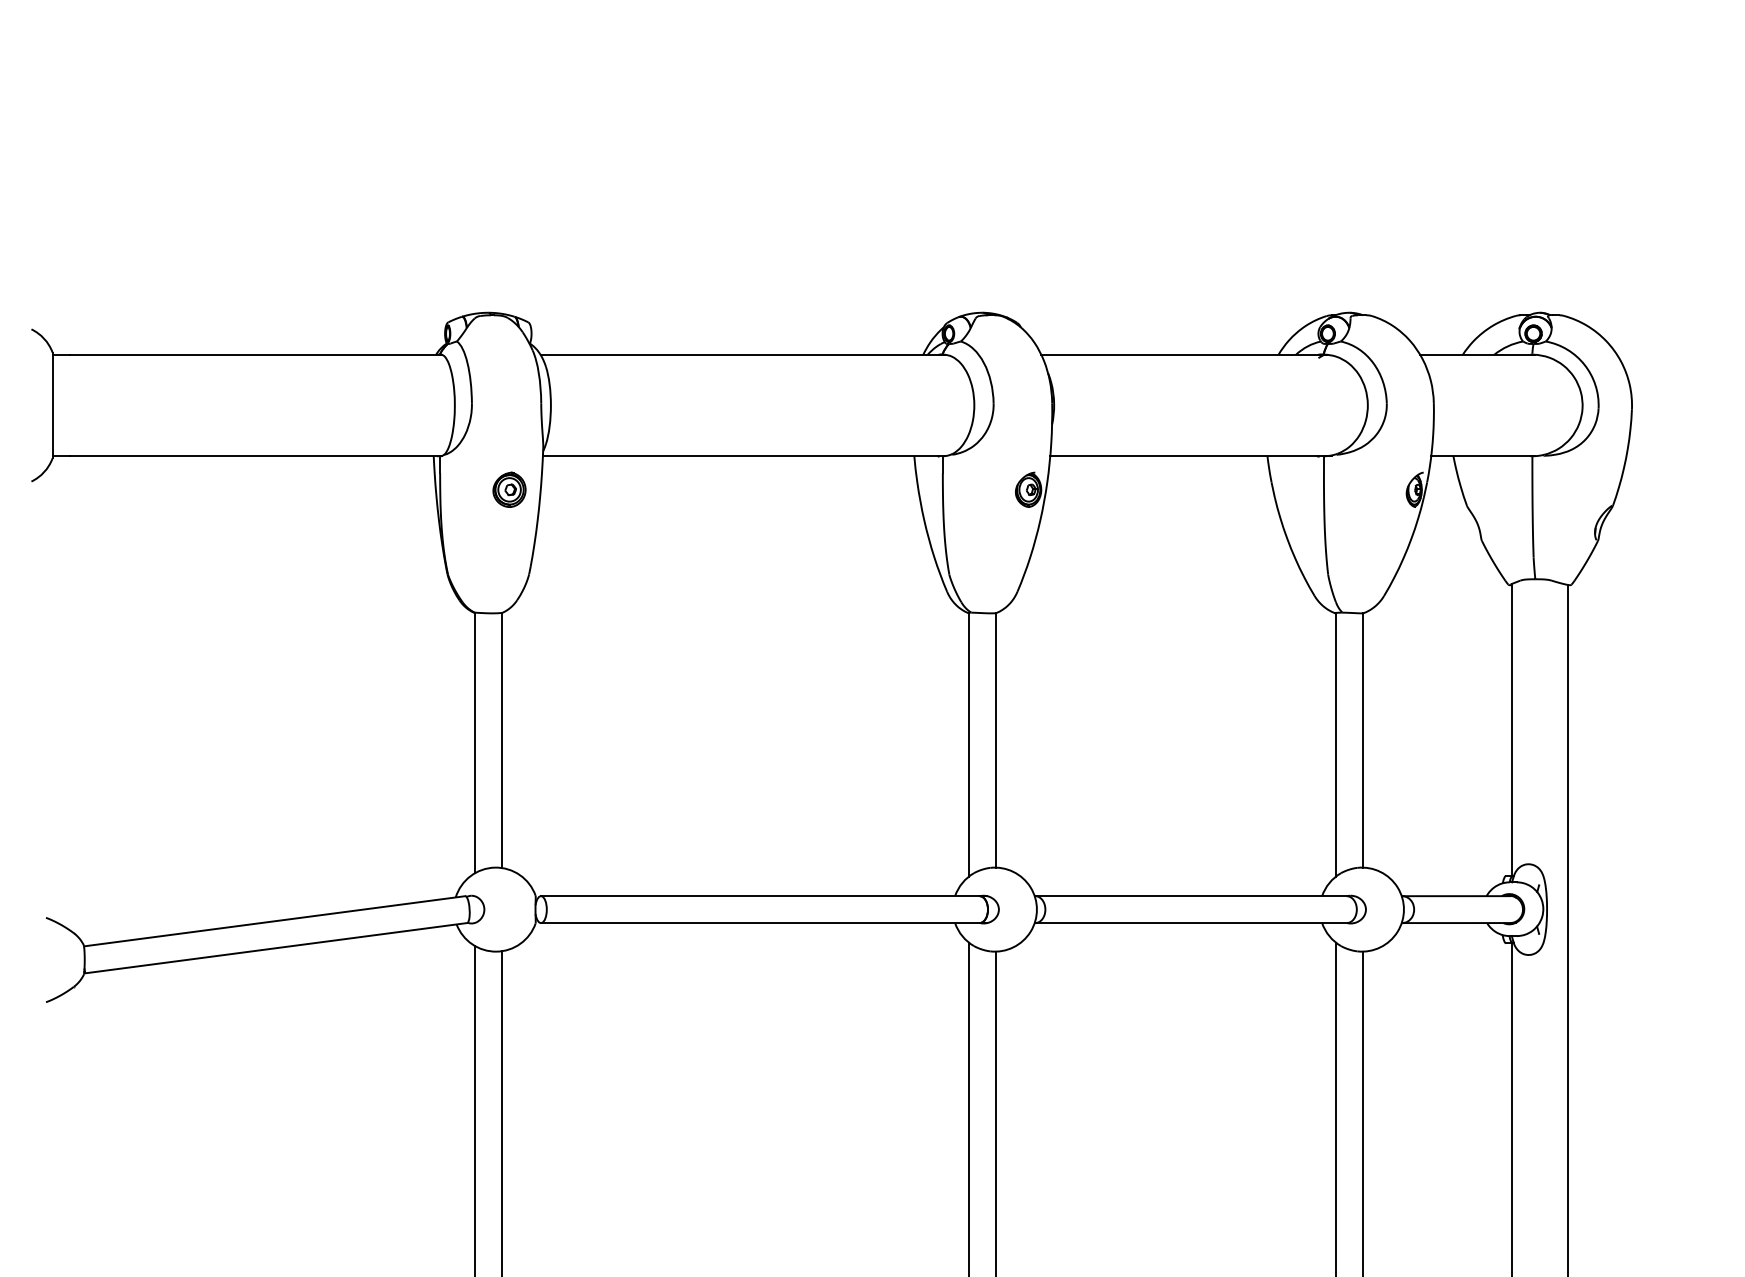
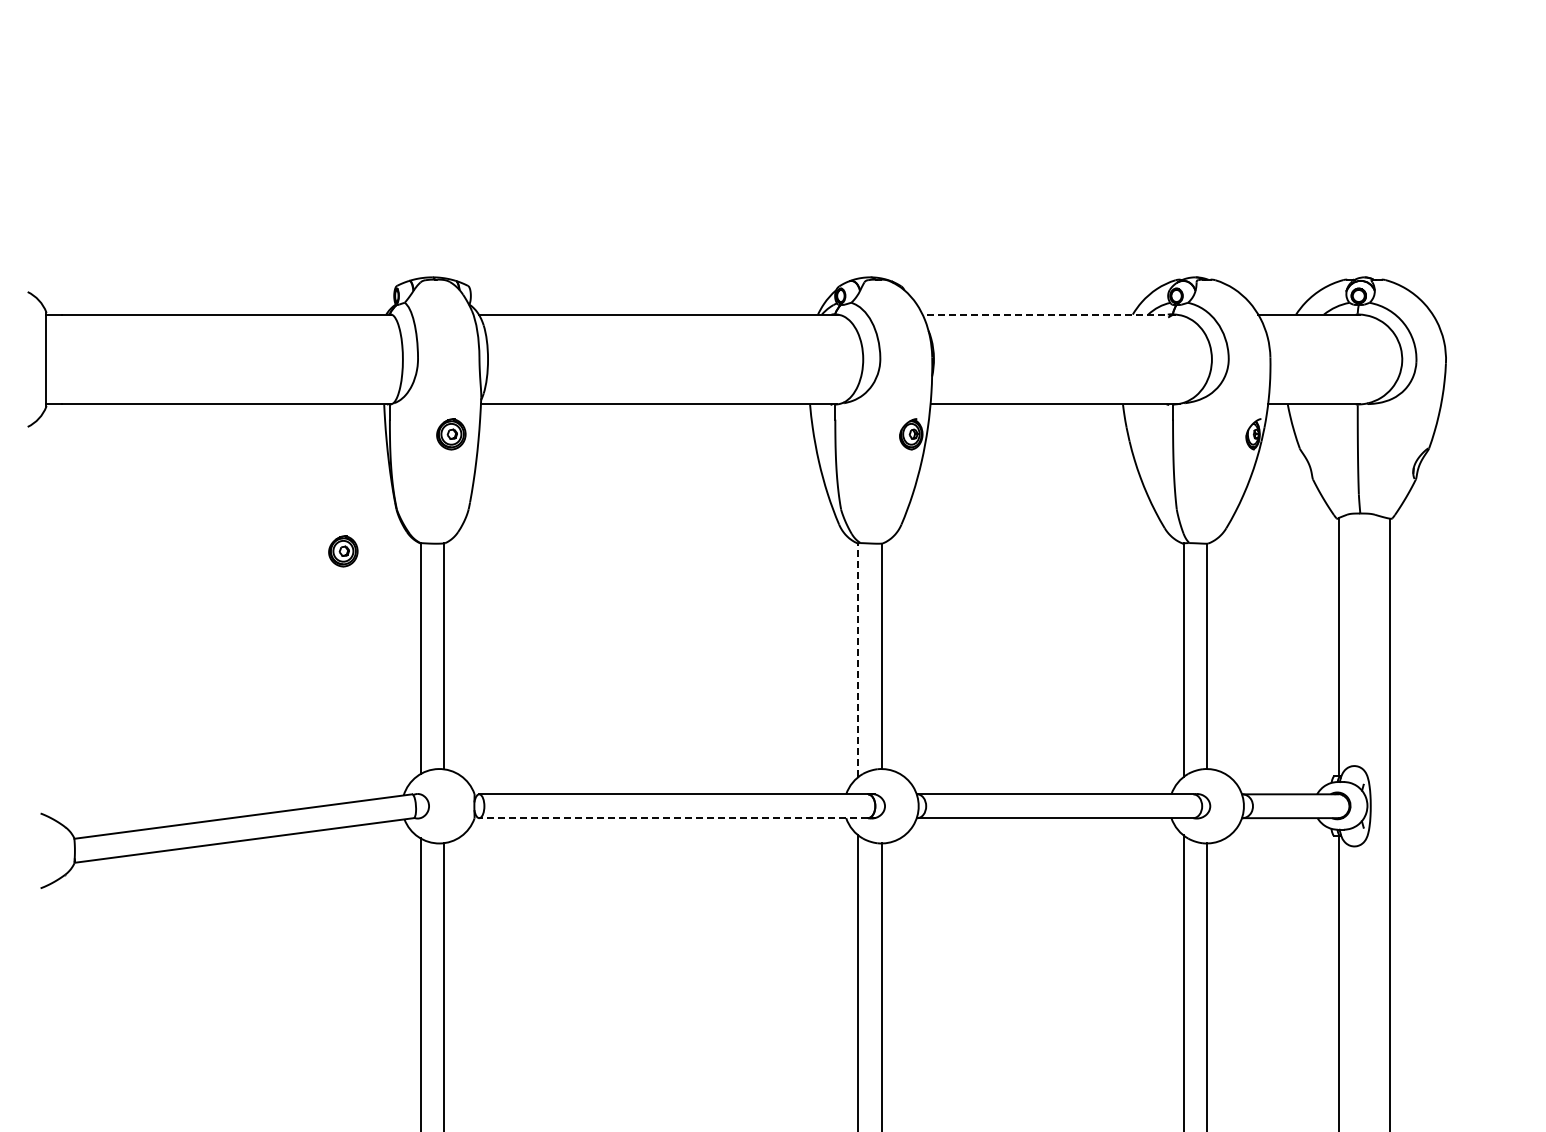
line: (1183, 354) -> (1048, 314), solid -> dashed
part: (387, 622) -> (343, 551), added
line: (968, 745) -> (858, 660), solid -> dashed
line: (760, 923) -> (673, 818), solid -> dashed

